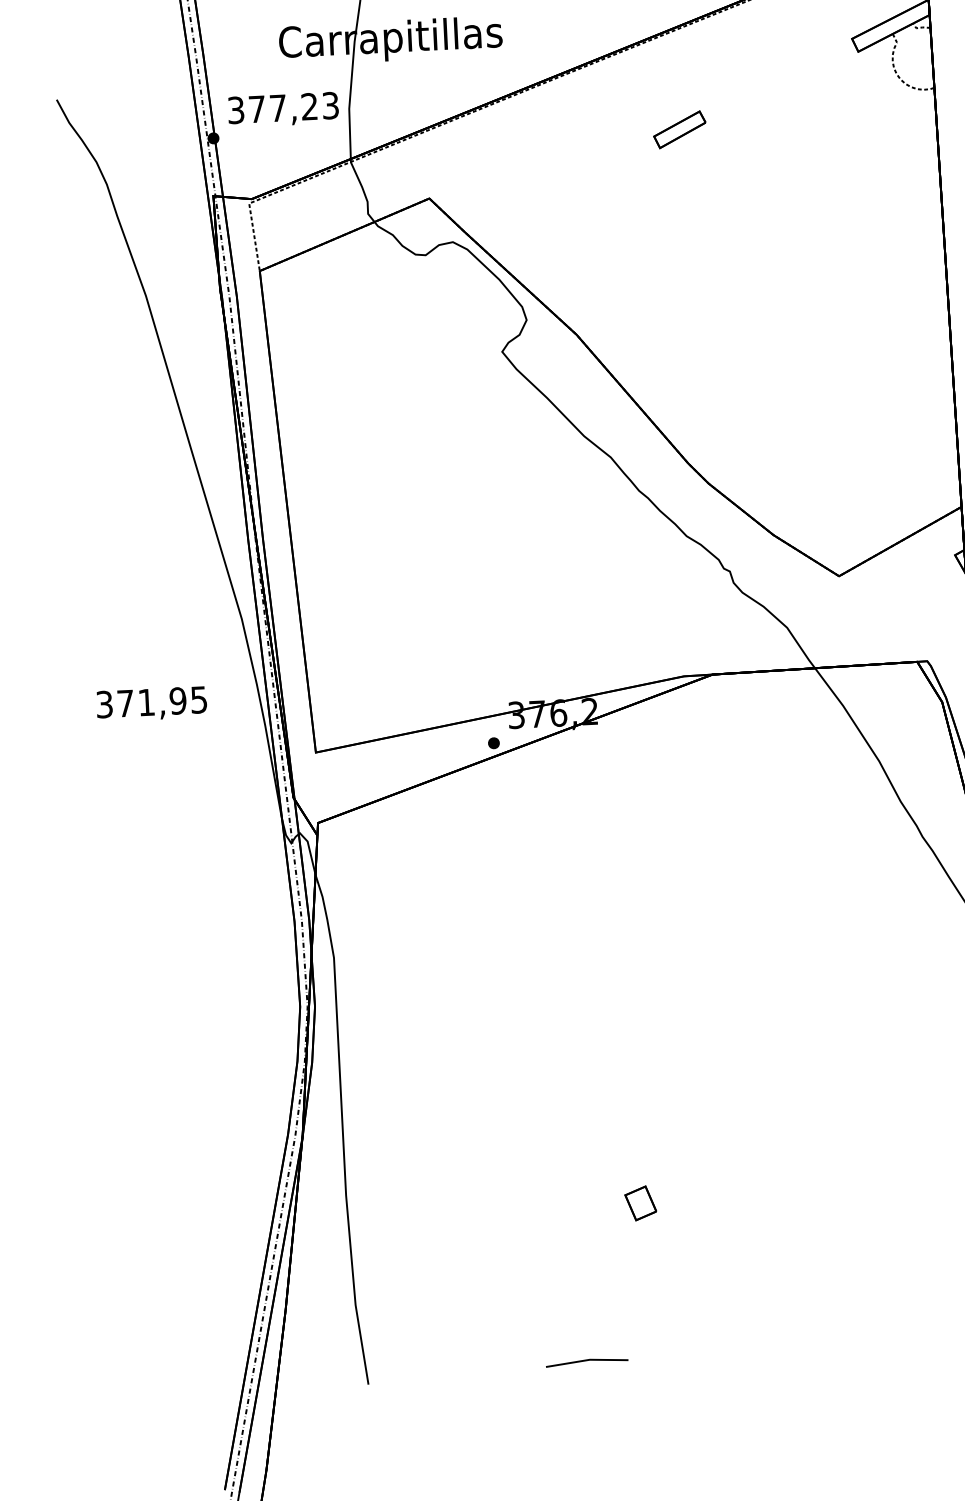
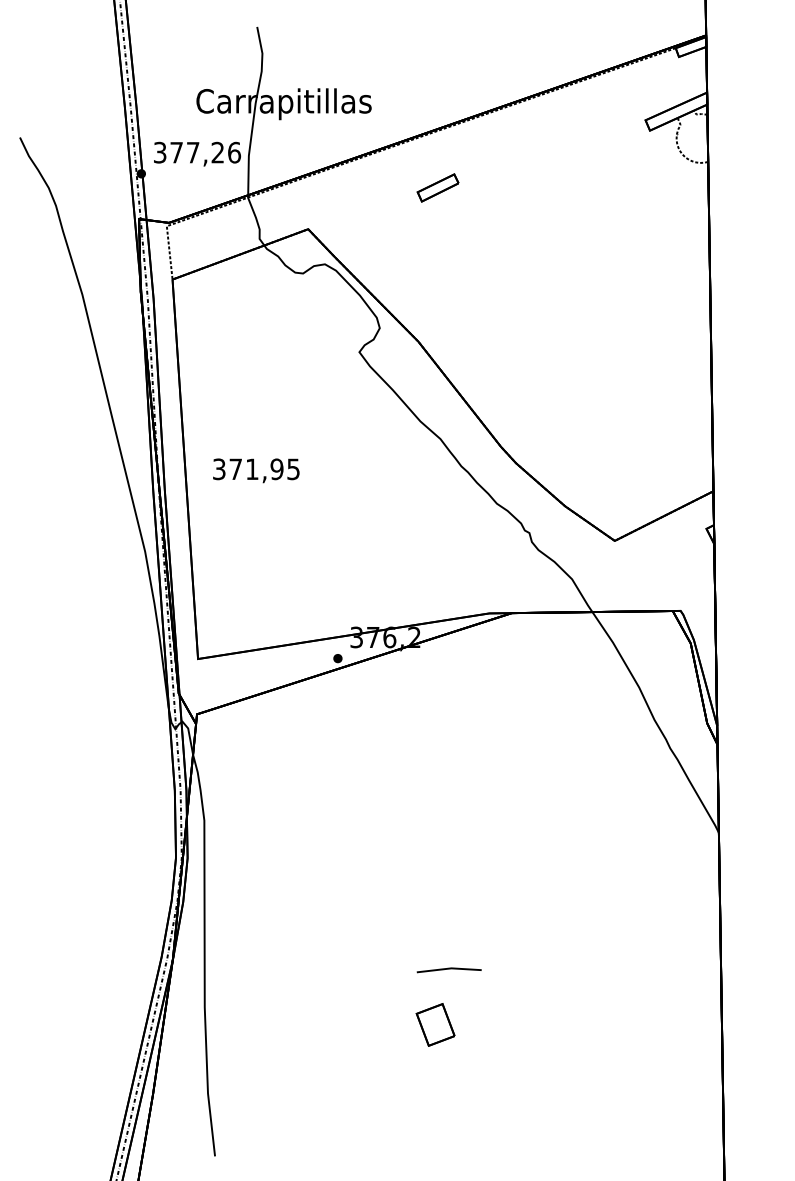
text: (330, 105) -> (234, 152), 377,23 -> 377,26
part: (679, 129) -> (437, 187), moved
text: (152, 703) -> (256, 470), moved
part: (639, 1203) -> (434, 1024), size x1.6
line: (586, 1361) -> (448, 969), moved

